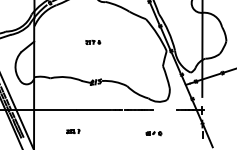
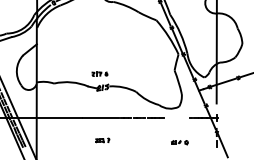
part: (92, 41) -> (99, 73), moved
part: (73, 131) -> (102, 140), moved
part: (153, 133) -> (179, 142), moved

